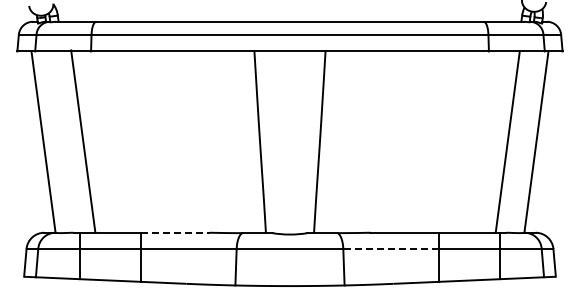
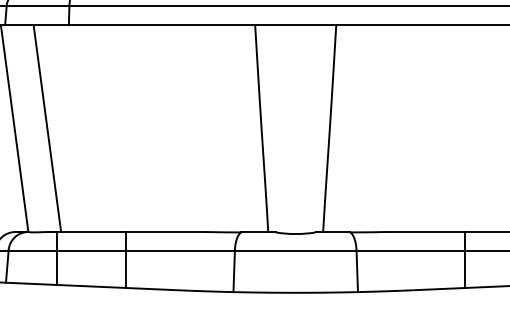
line: (83, 140) -> (47, 127), moved
line: (175, 232) -> (165, 231), dashed -> solid
line: (391, 249) -> (411, 251), dashed -> solid

